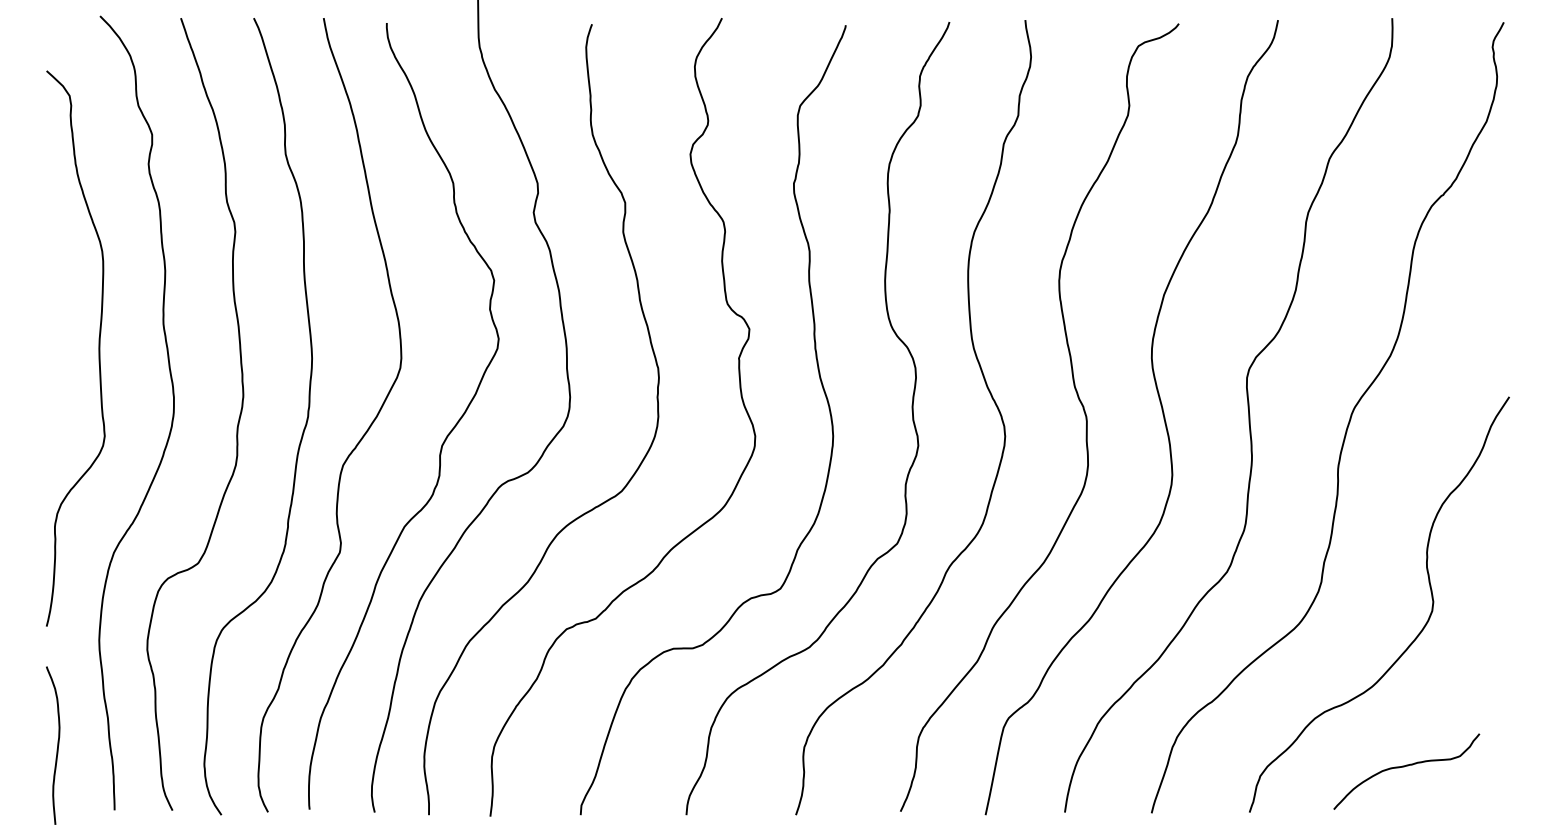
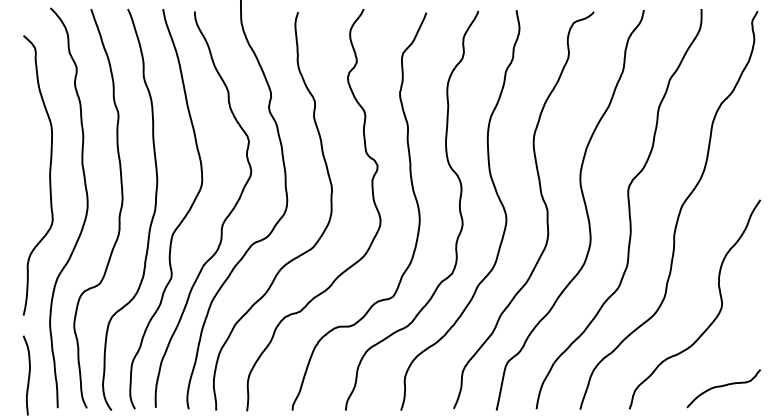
curve: (1406, 767) -> (723, 386), moved

